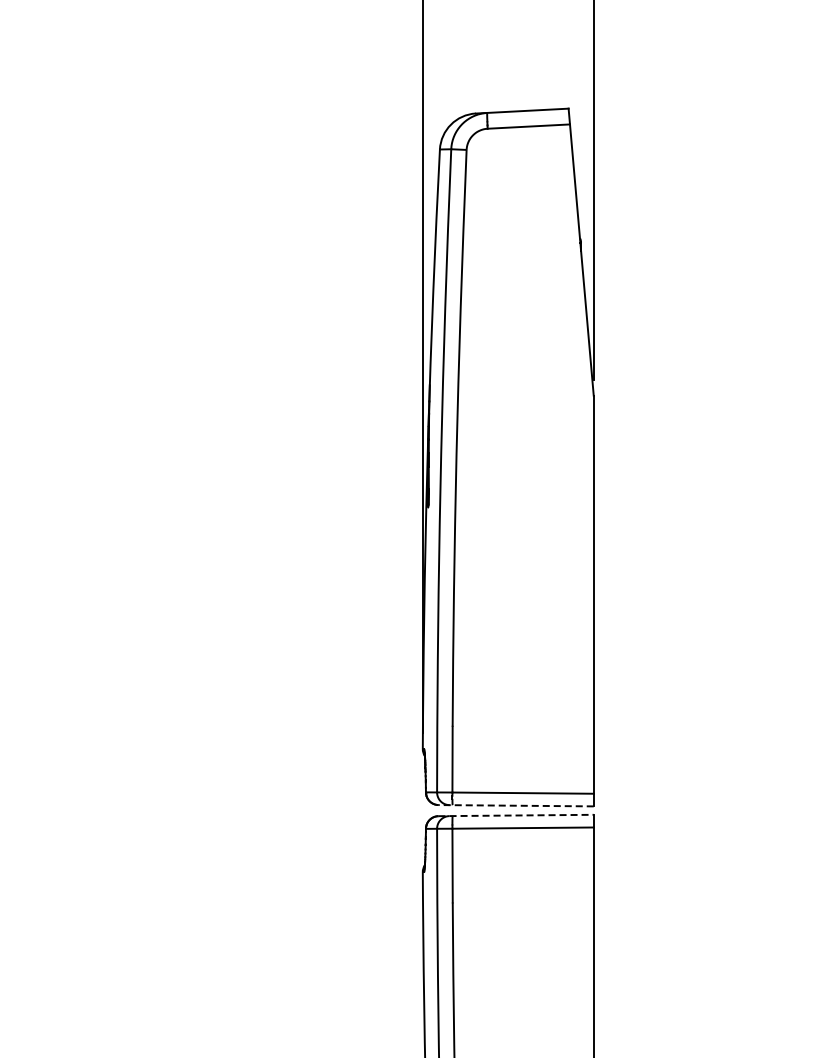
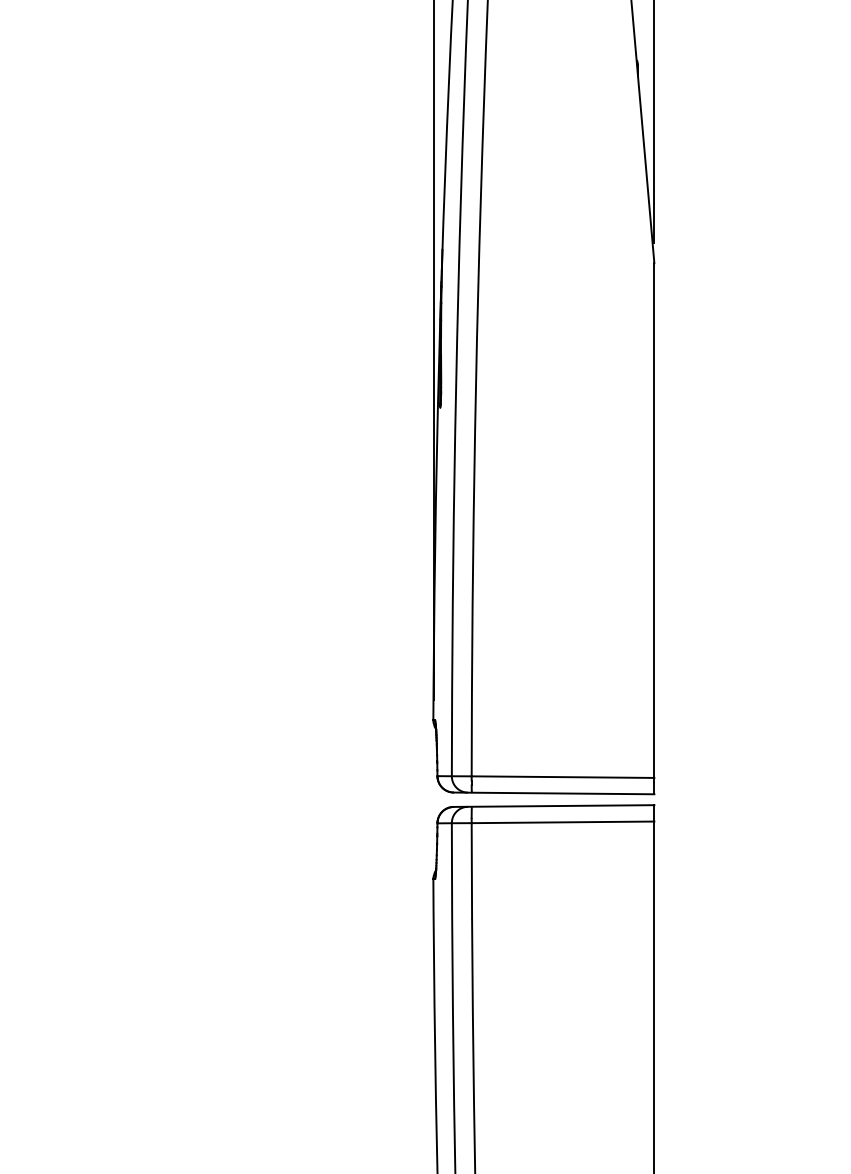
line: (516, 805) -> (554, 793), dashed -> solid
line: (516, 815) -> (554, 806), dashed -> solid

